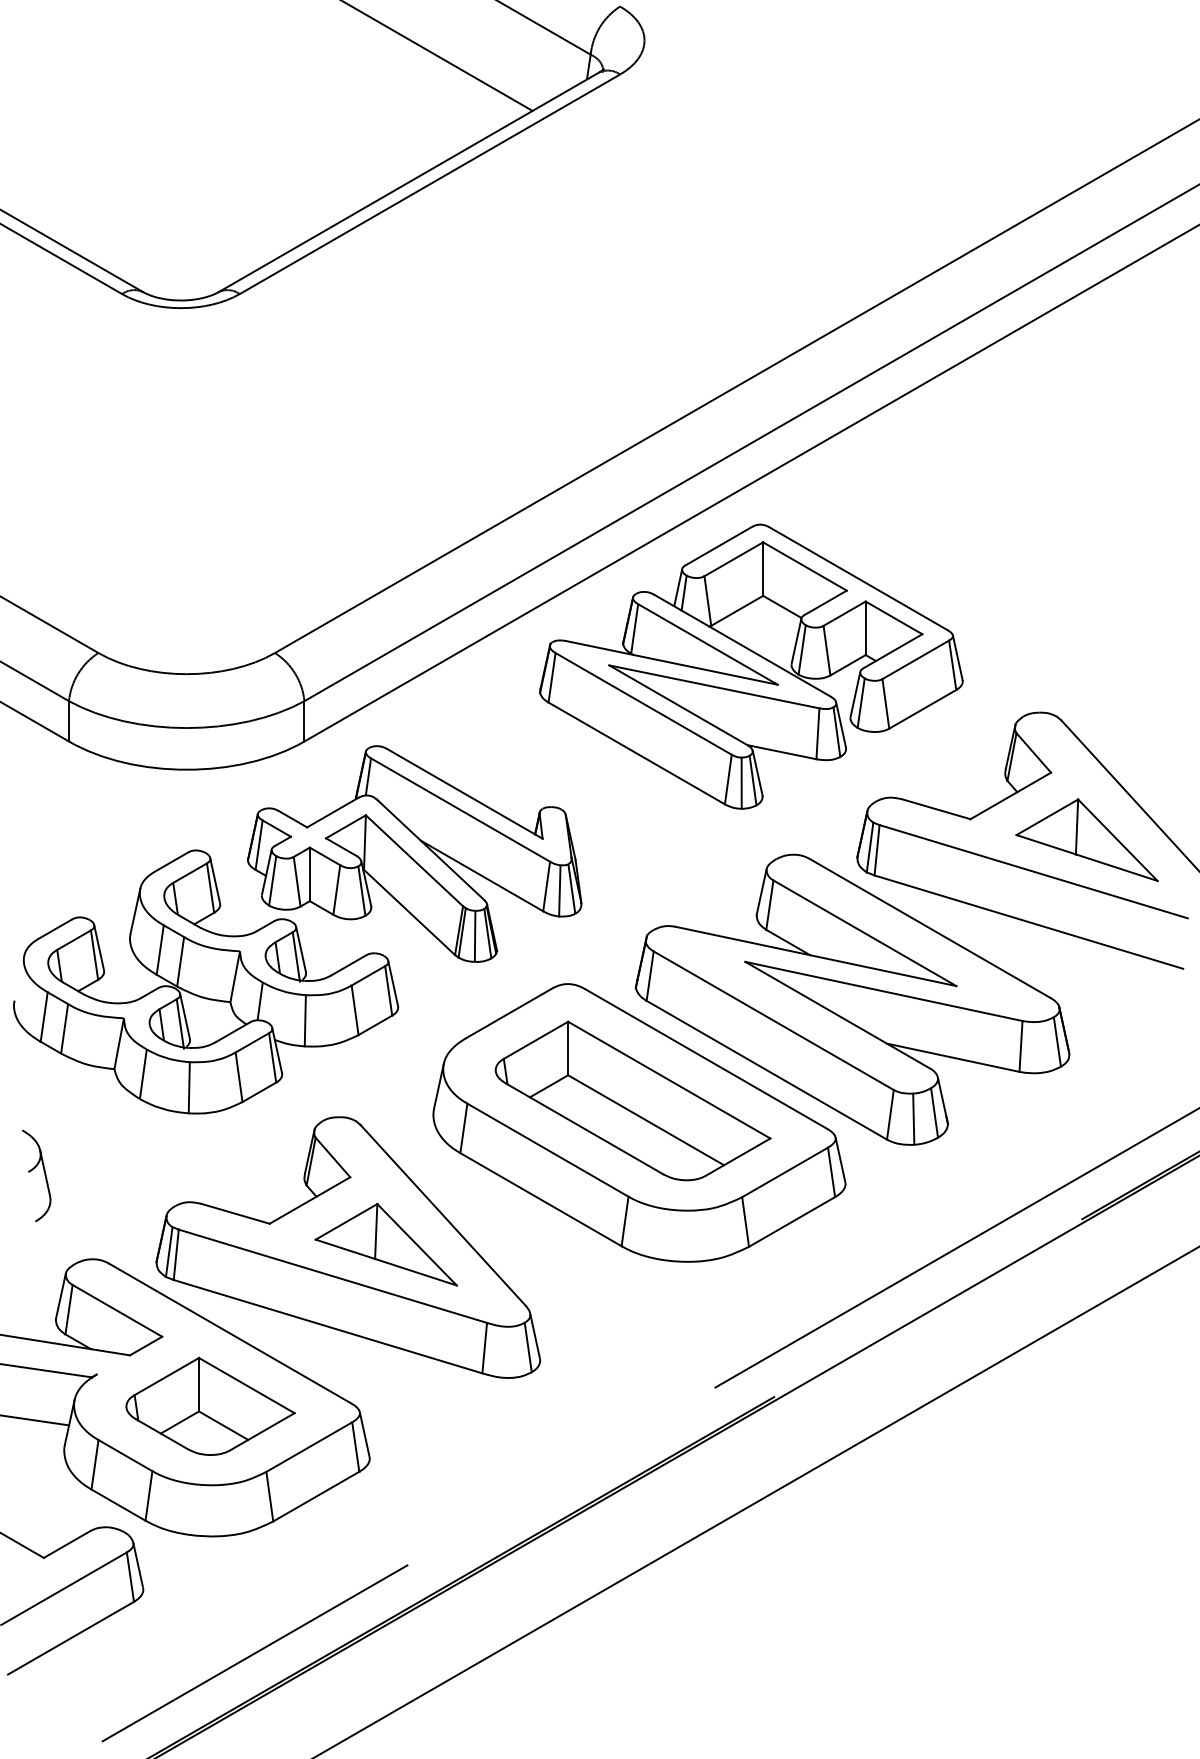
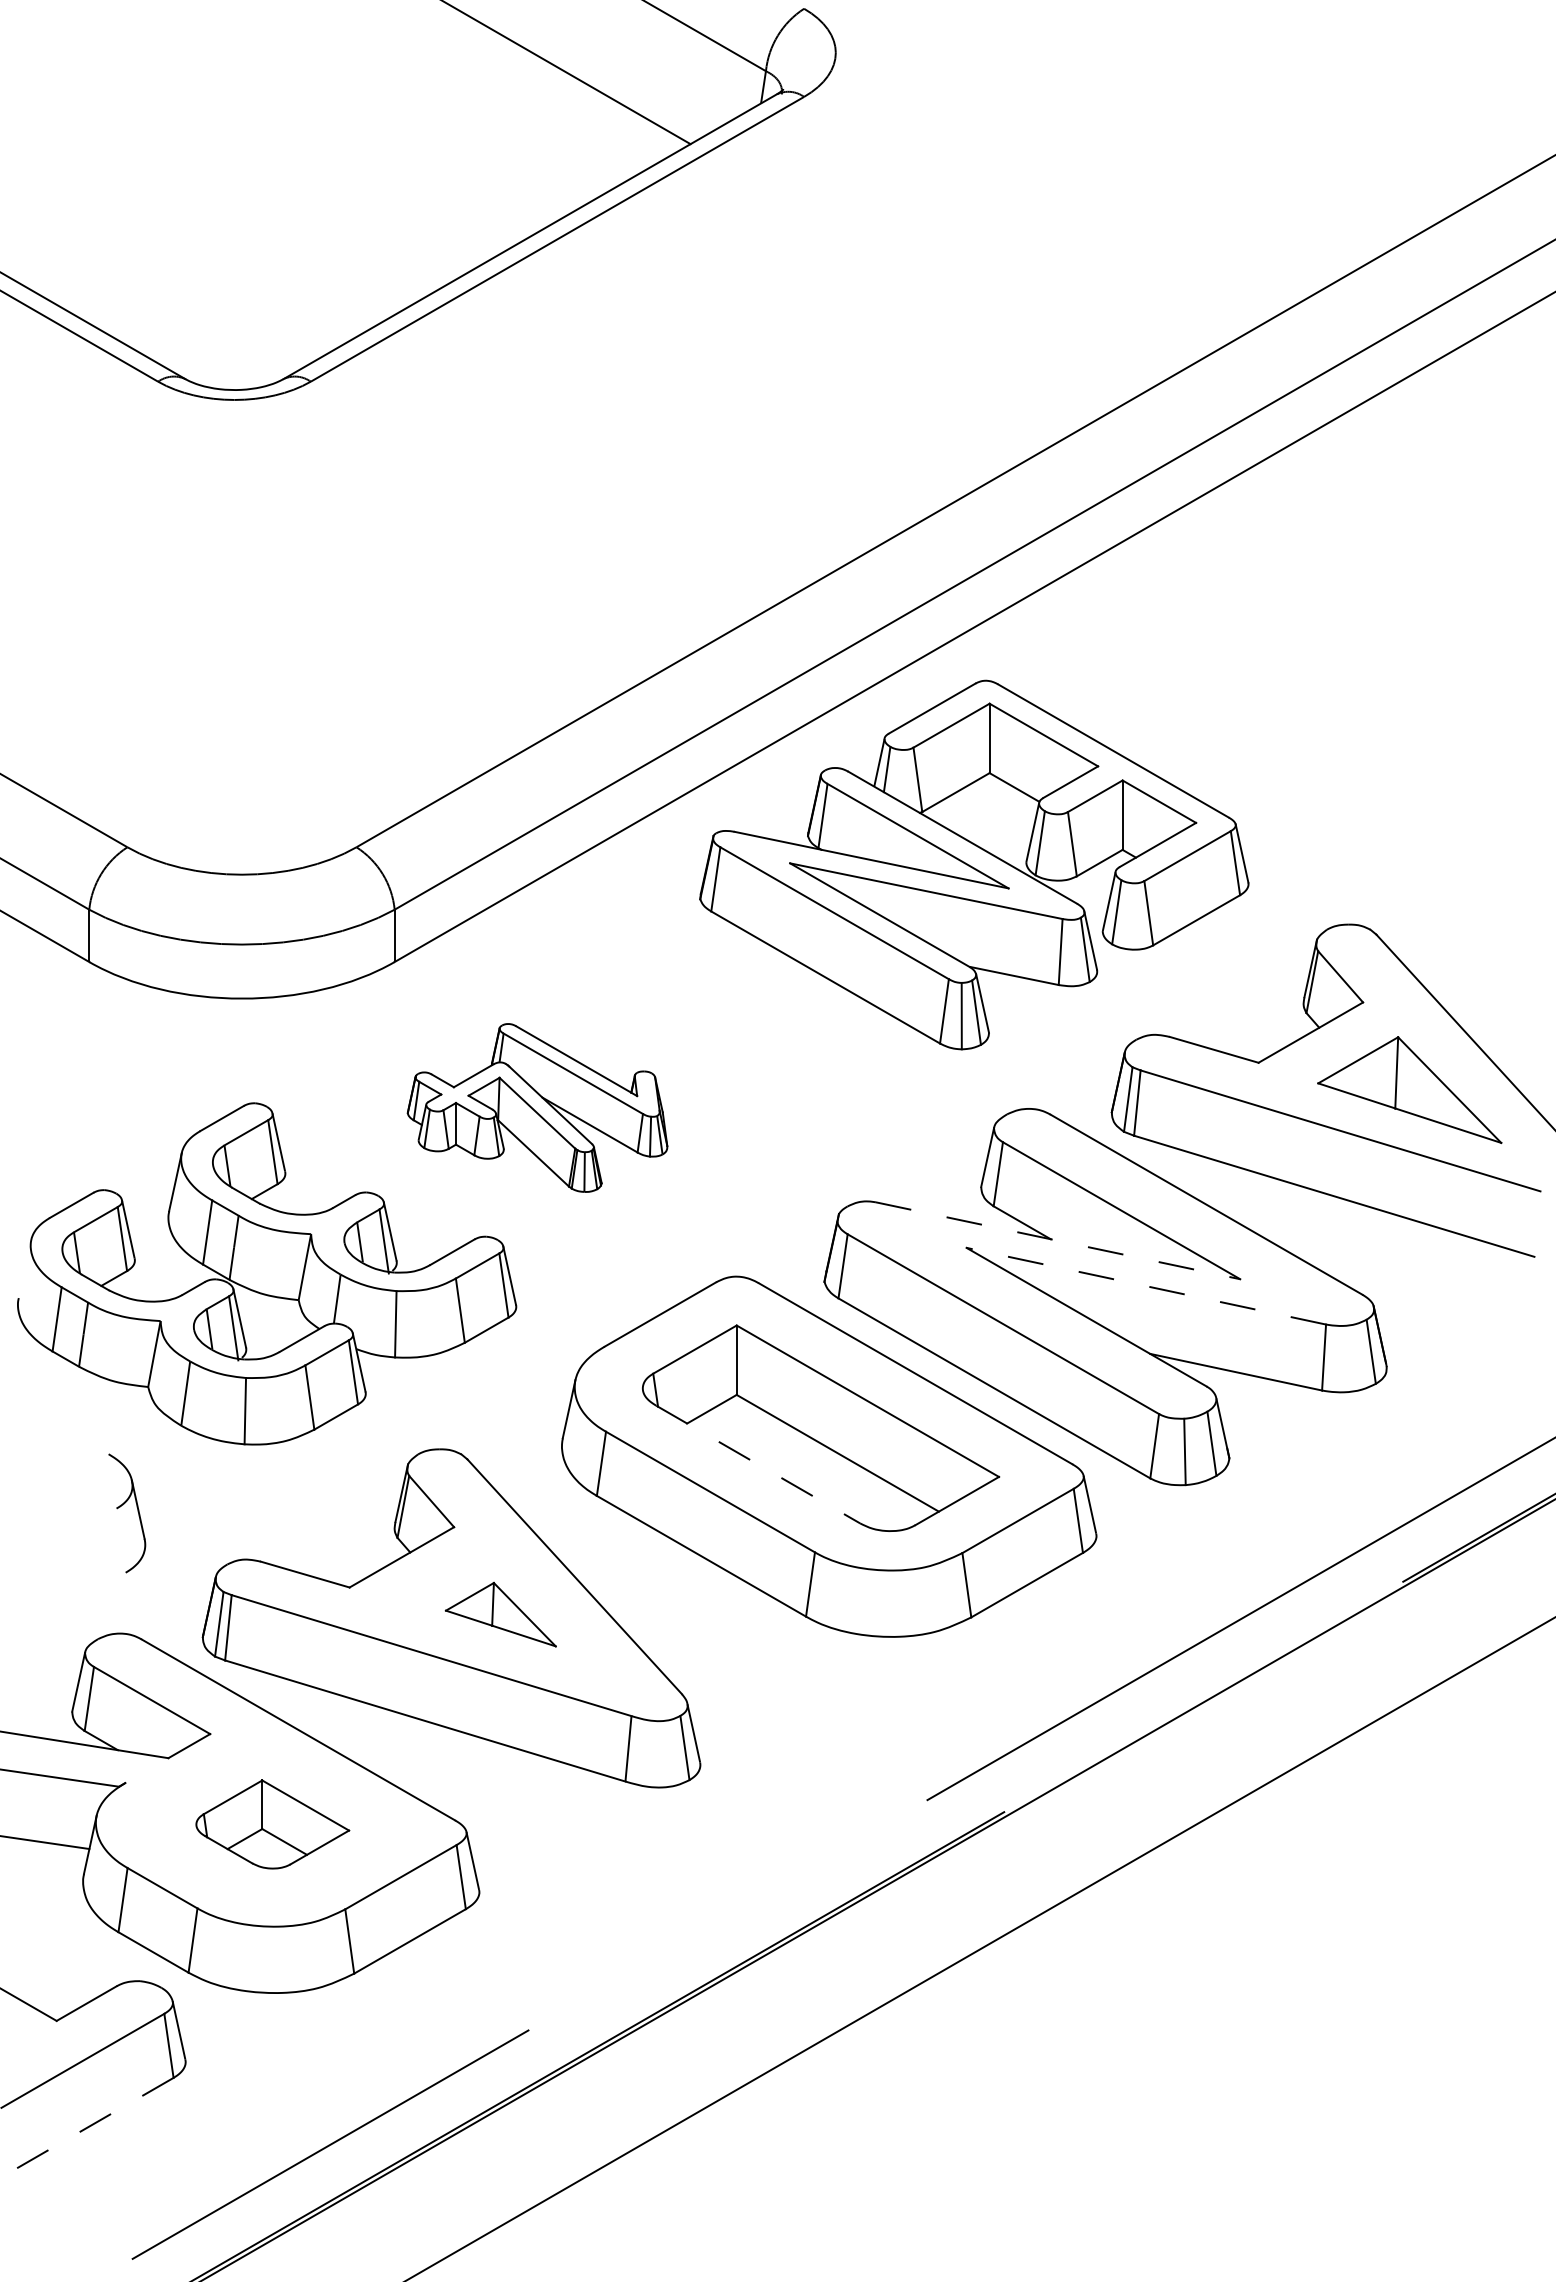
part: (414, 853) -> (537, 1107), size x0.6
line: (816, 956) -> (1058, 1240), solid -> dashed
line: (884, 991) -> (1146, 1286), solid -> dashed
line: (584, 1128) -> (758, 1464), solid -> dashed
part: (33, 1169) -> (123, 1505), moved
part: (386, 1244) -> (500, 1614), size x0.6
part: (210, 1406) -> (272, 1824), size x0.7
line: (70, 1638) -> (91, 2125), solid -> dashed

